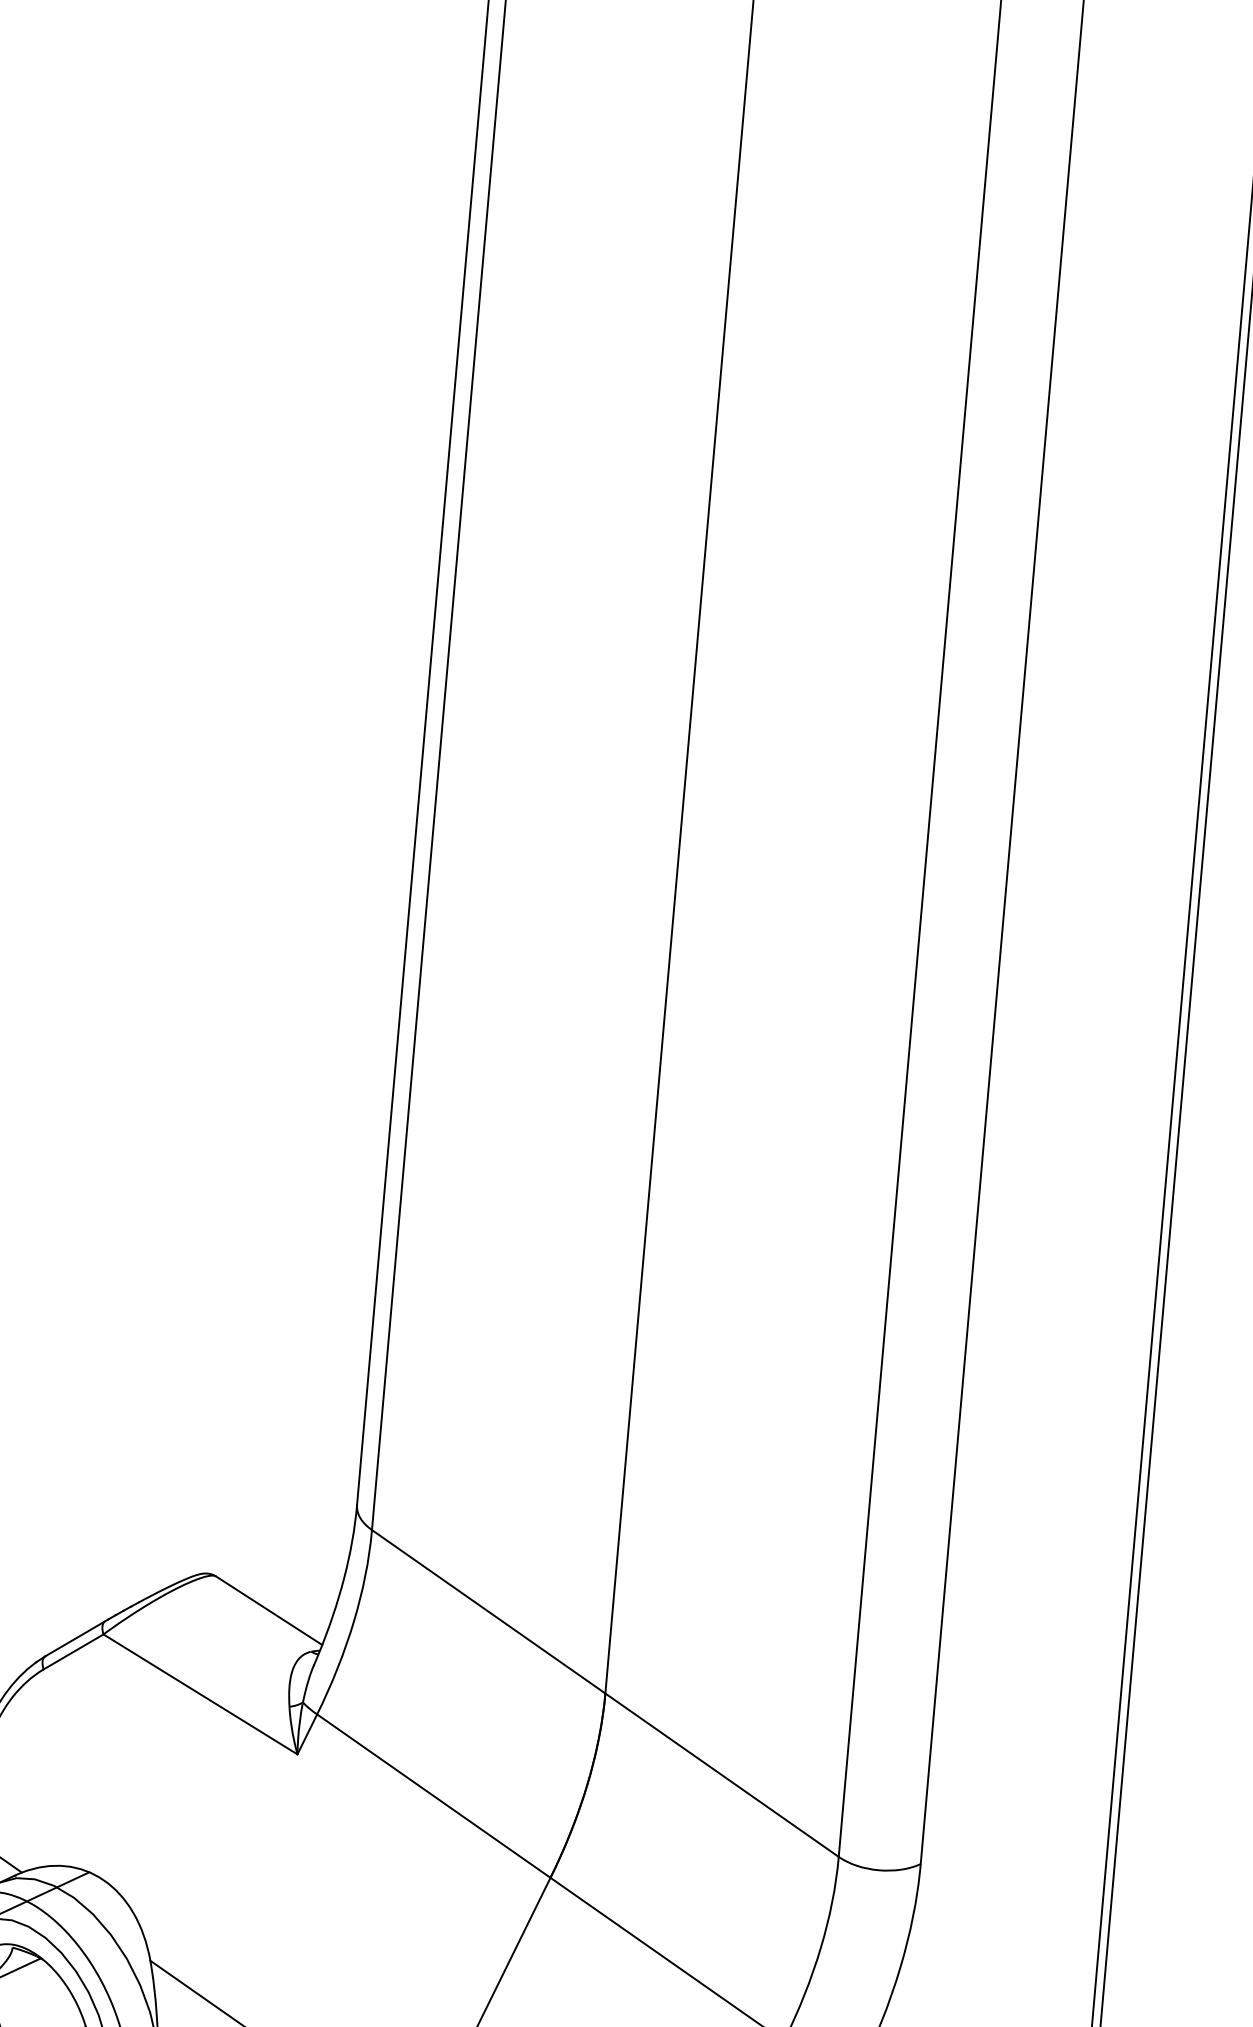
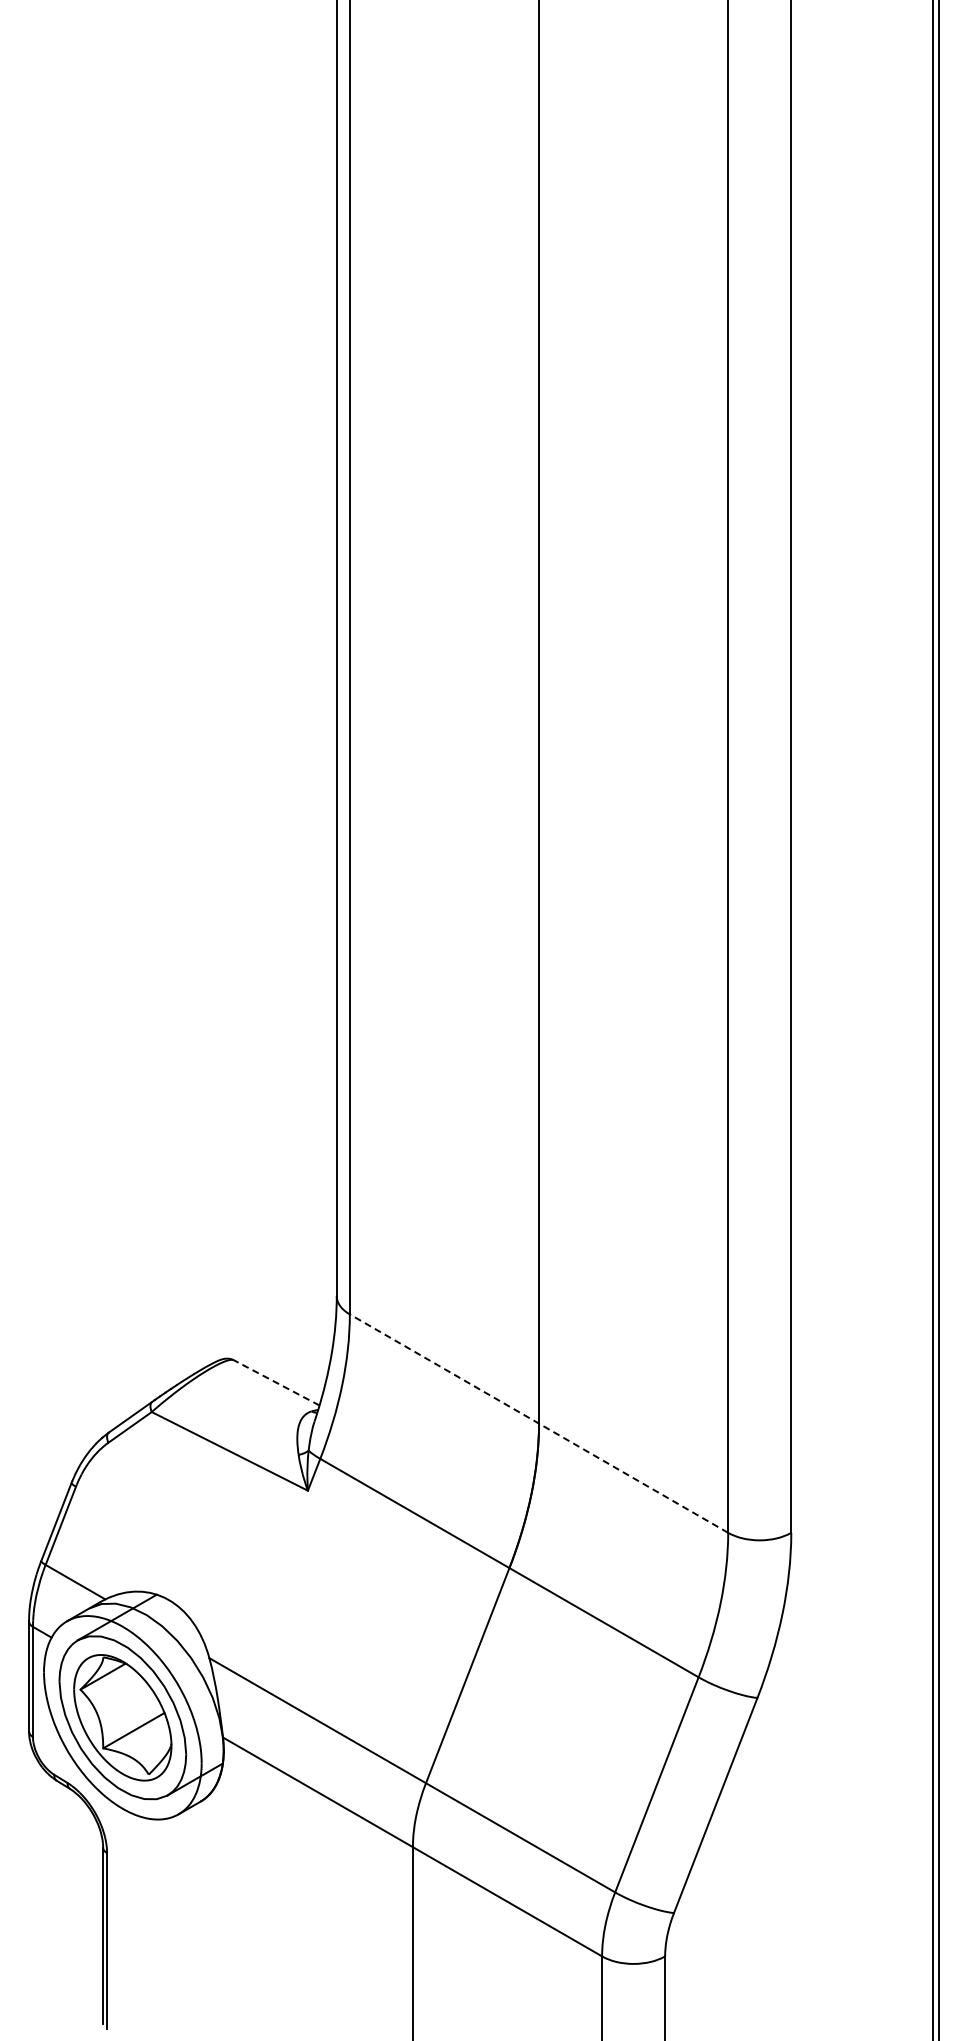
line: (268, 1610) -> (276, 1382), solid -> dashed
line: (604, 1693) -> (538, 1423), solid -> dashed

